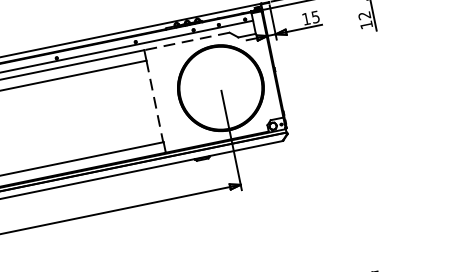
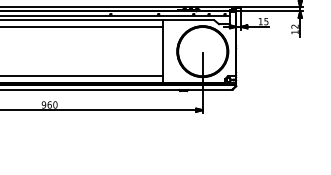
line: (186, 41) -> (188, 20), dashed -> solid
line: (154, 101) -> (162, 51), dashed -> solid

